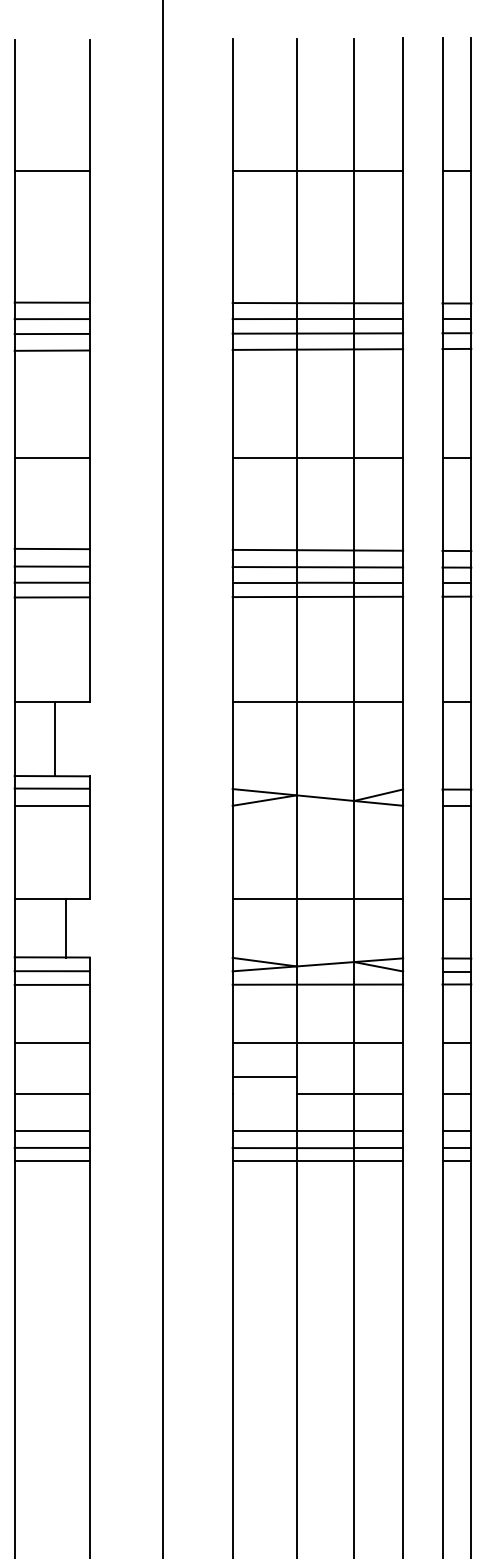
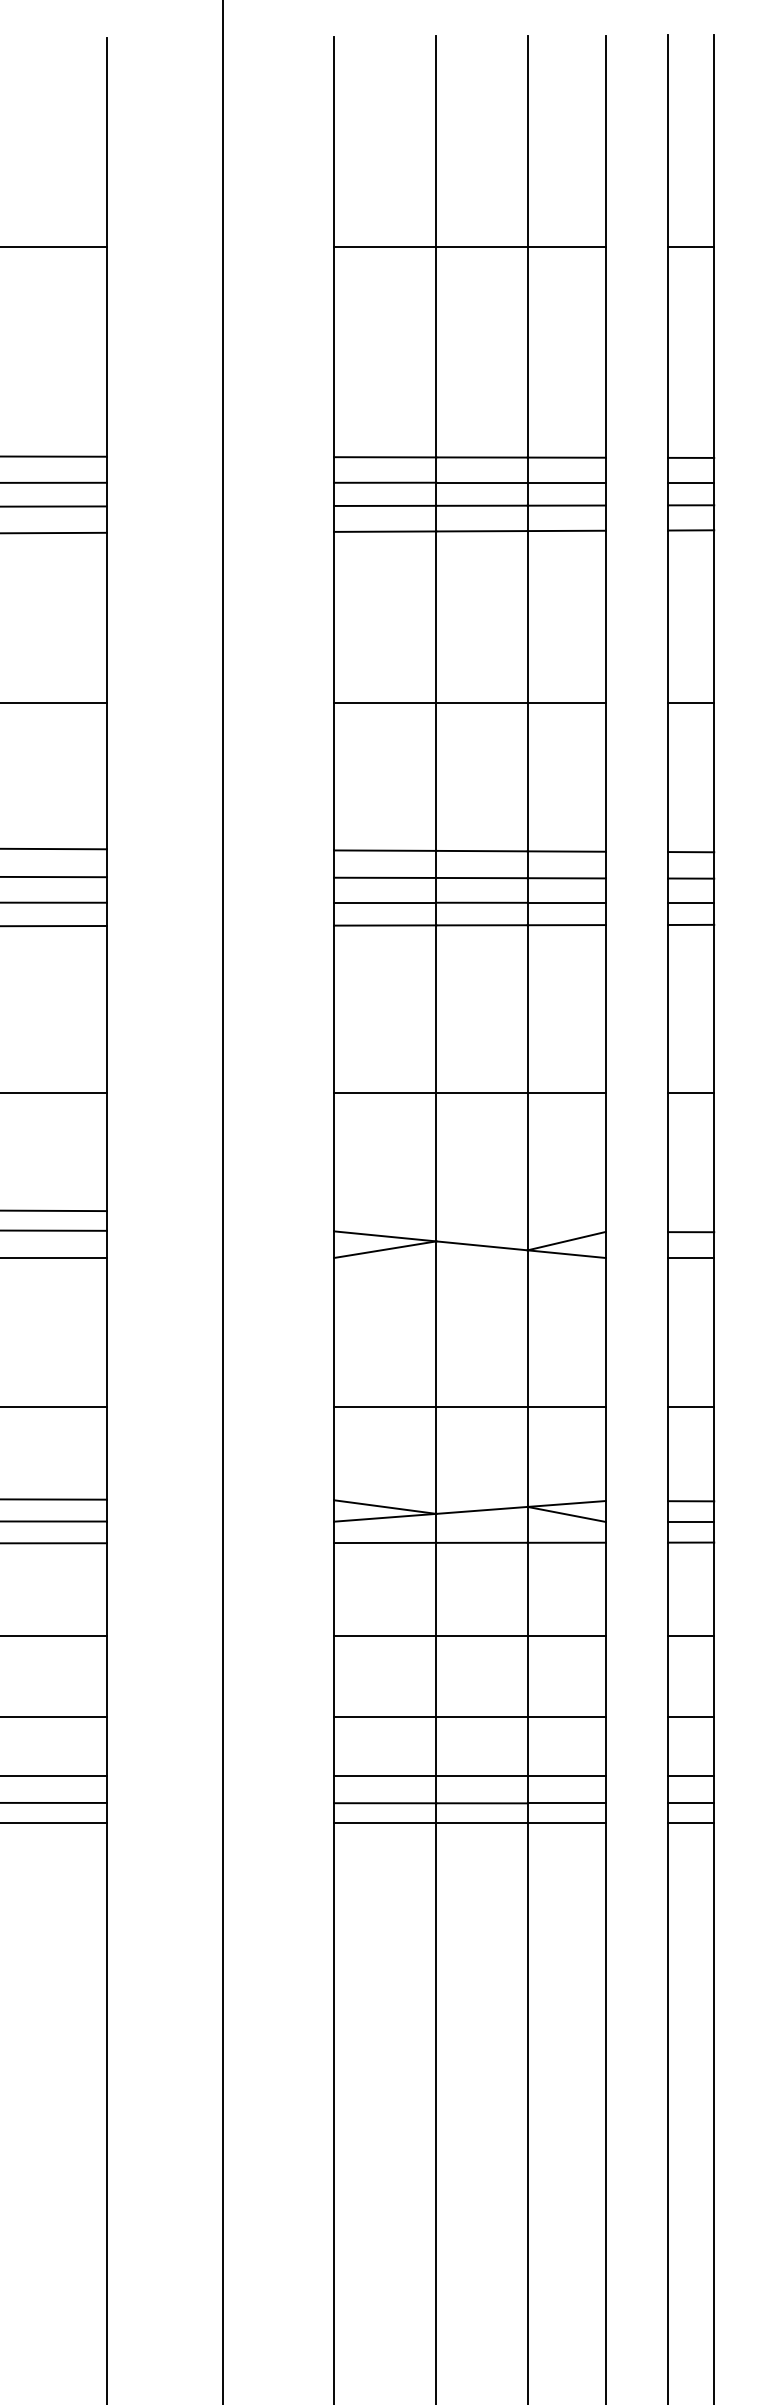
line: (54, 739) -> (106, 1152), moved
line: (65, 928) -> (106, 1453), moved
line: (264, 1076) -> (384, 1716), moved

